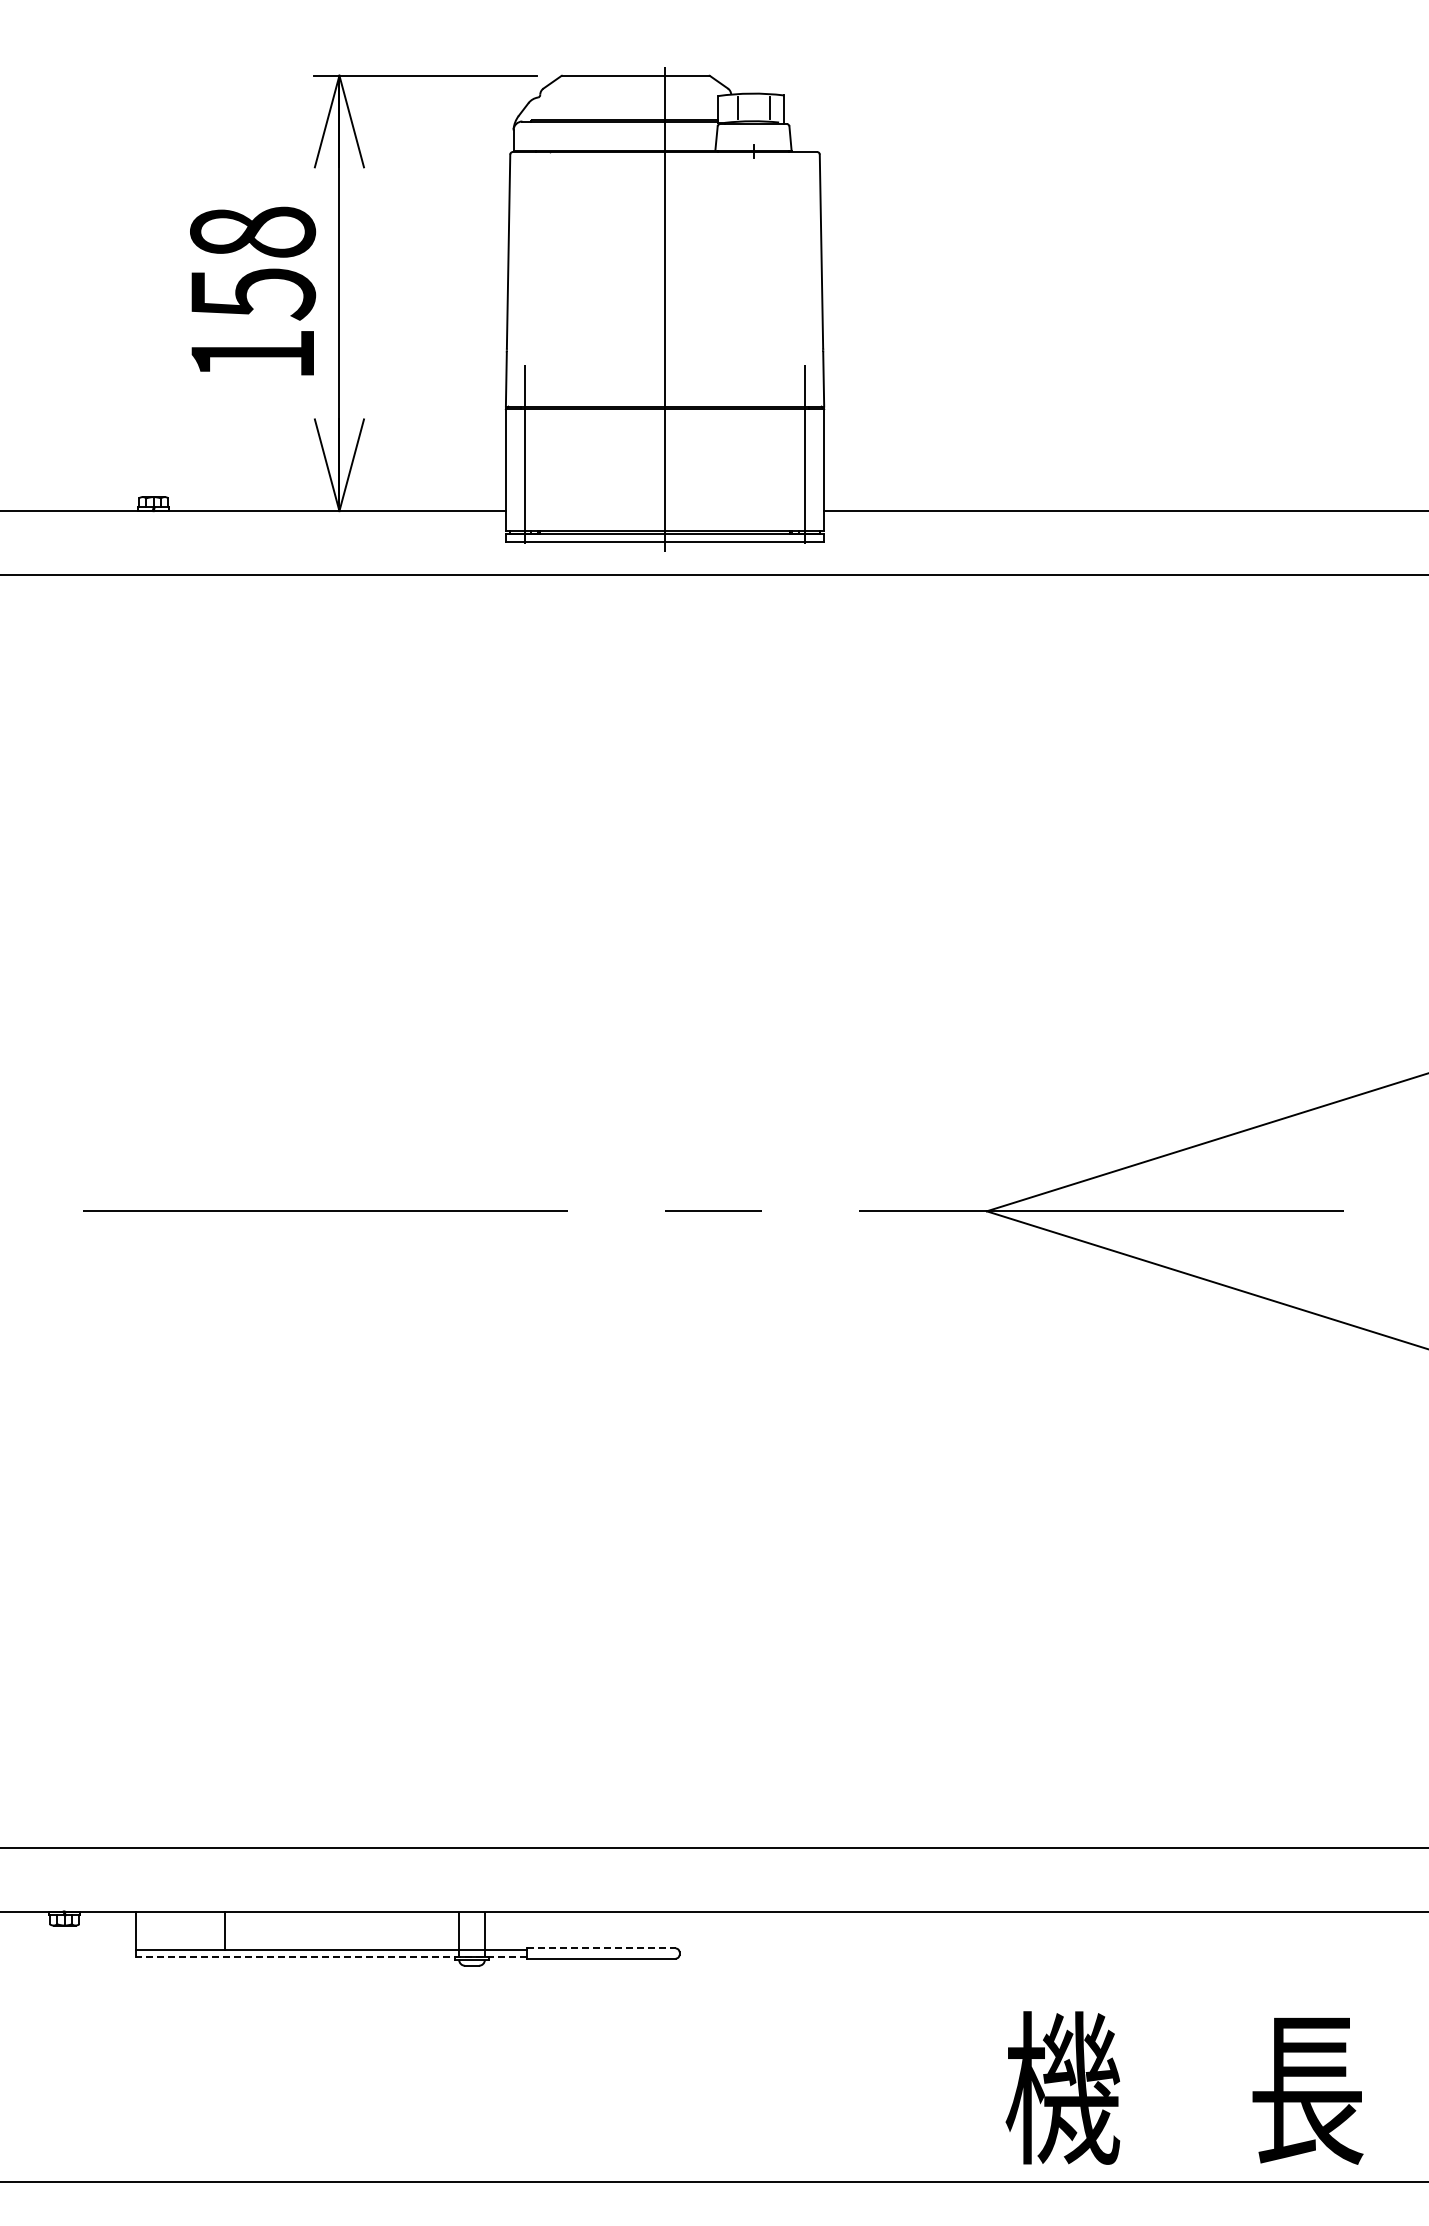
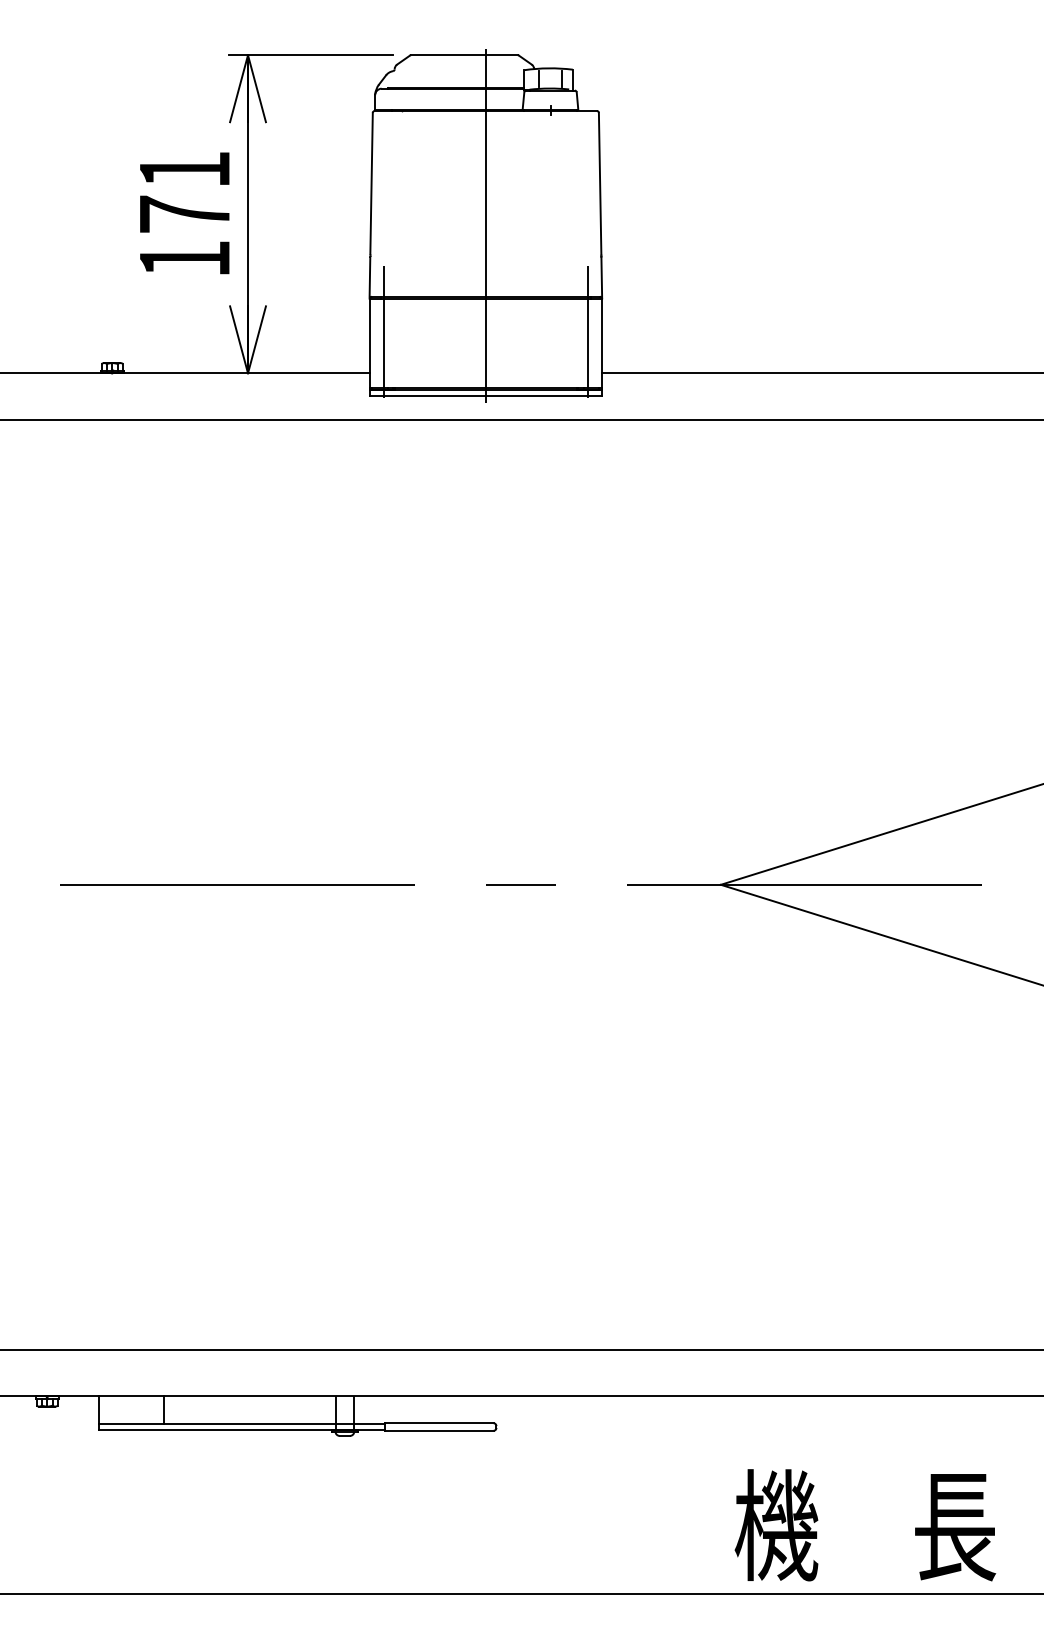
text: (253, 263) -> (185, 192), 158 -> 171
line: (601, 1948) -> (439, 1423), dashed -> solid
line: (330, 1957) -> (241, 1429), dashed -> solid

